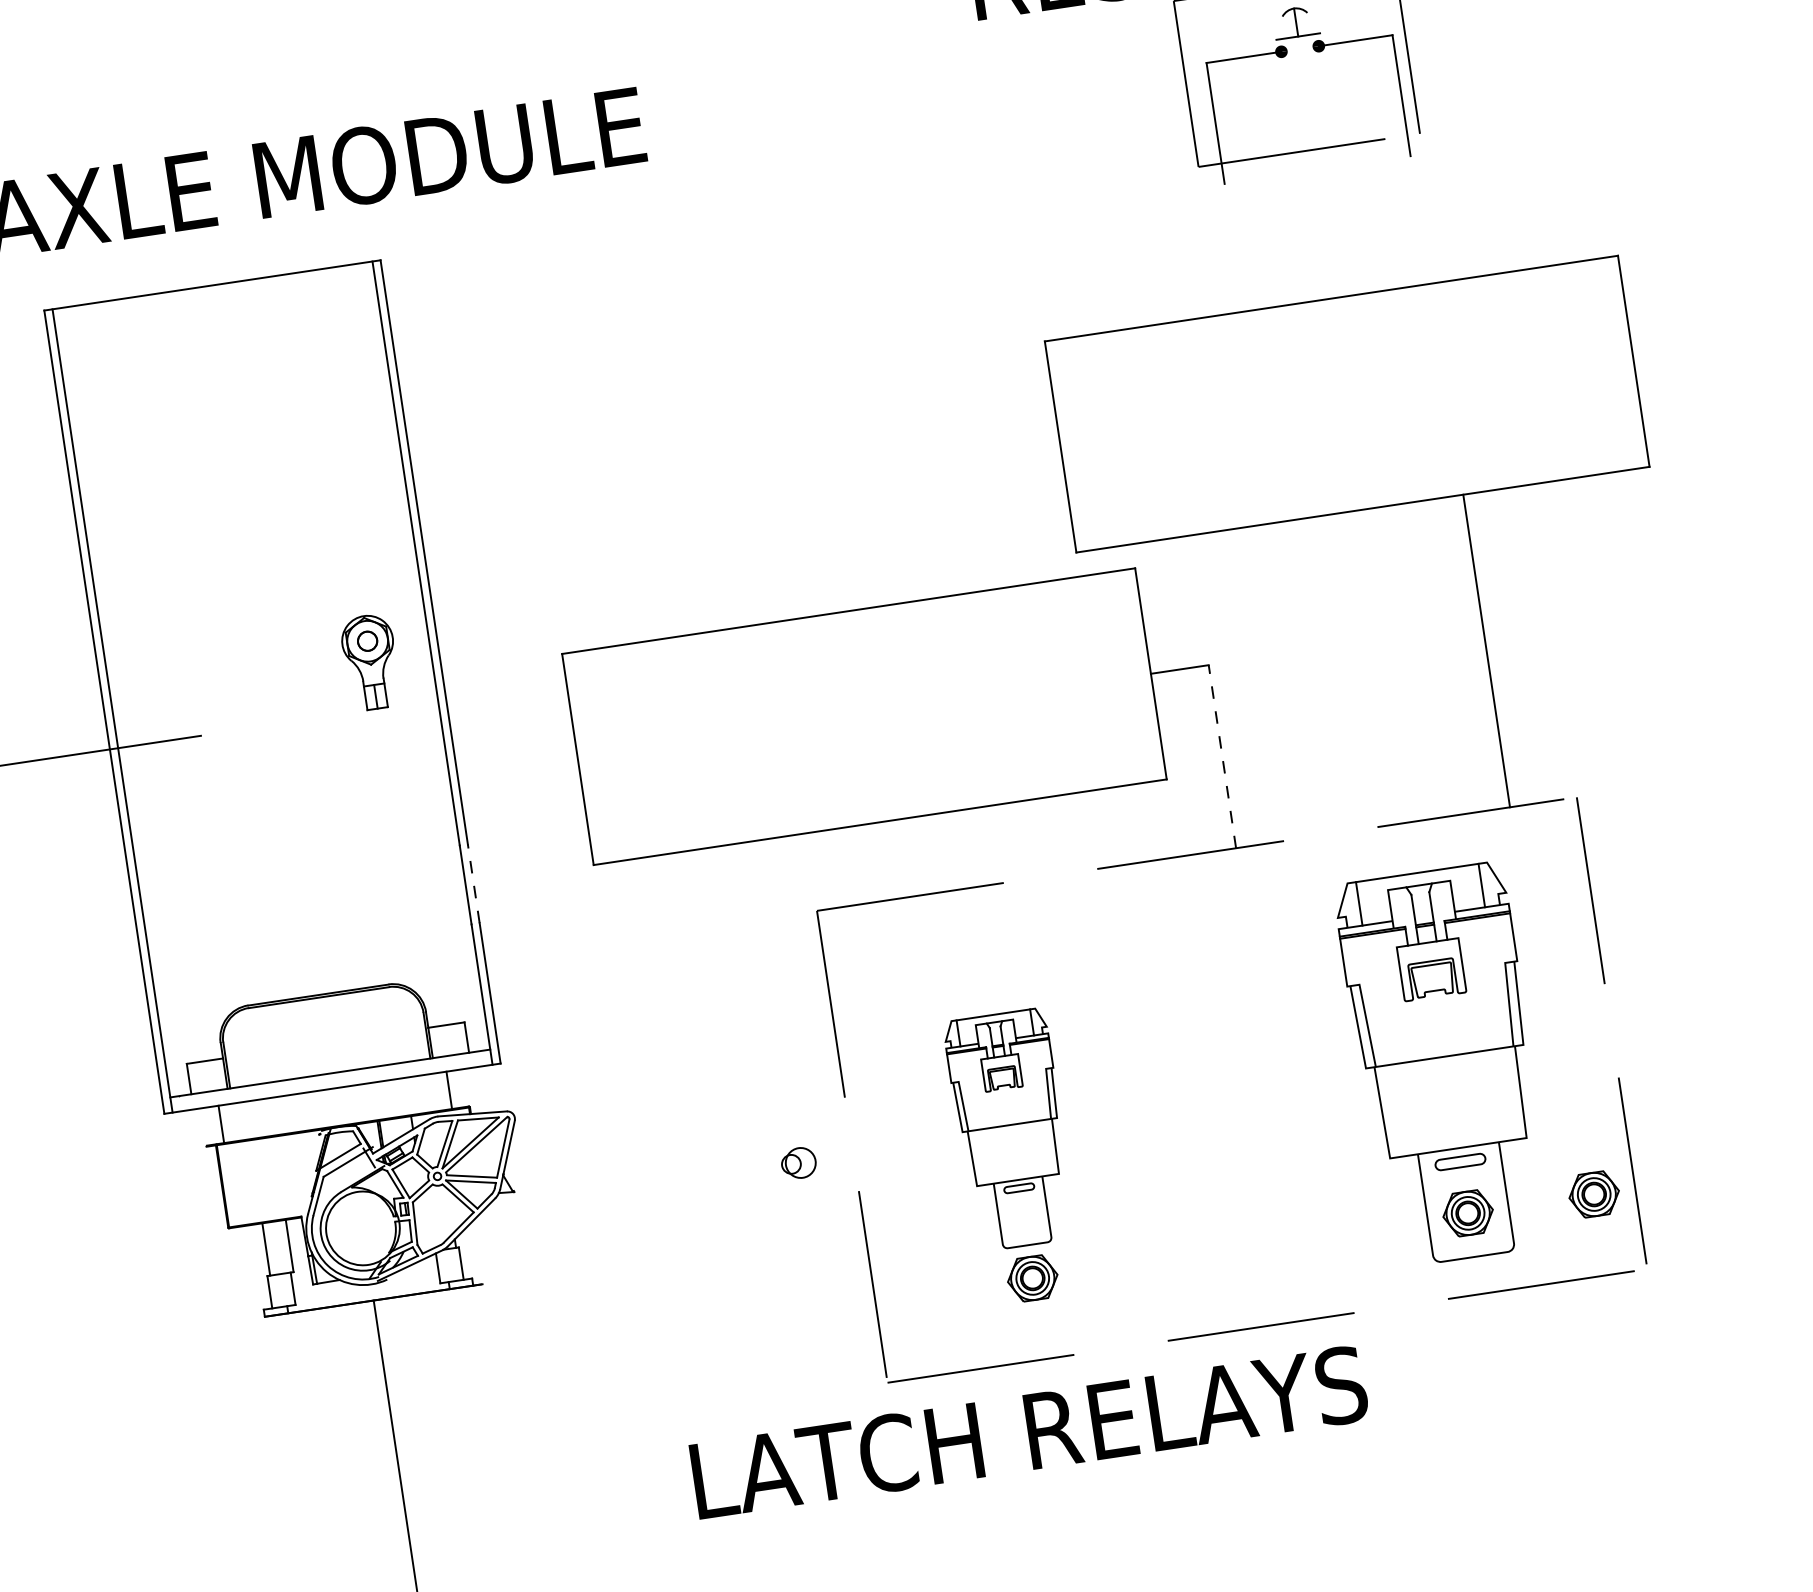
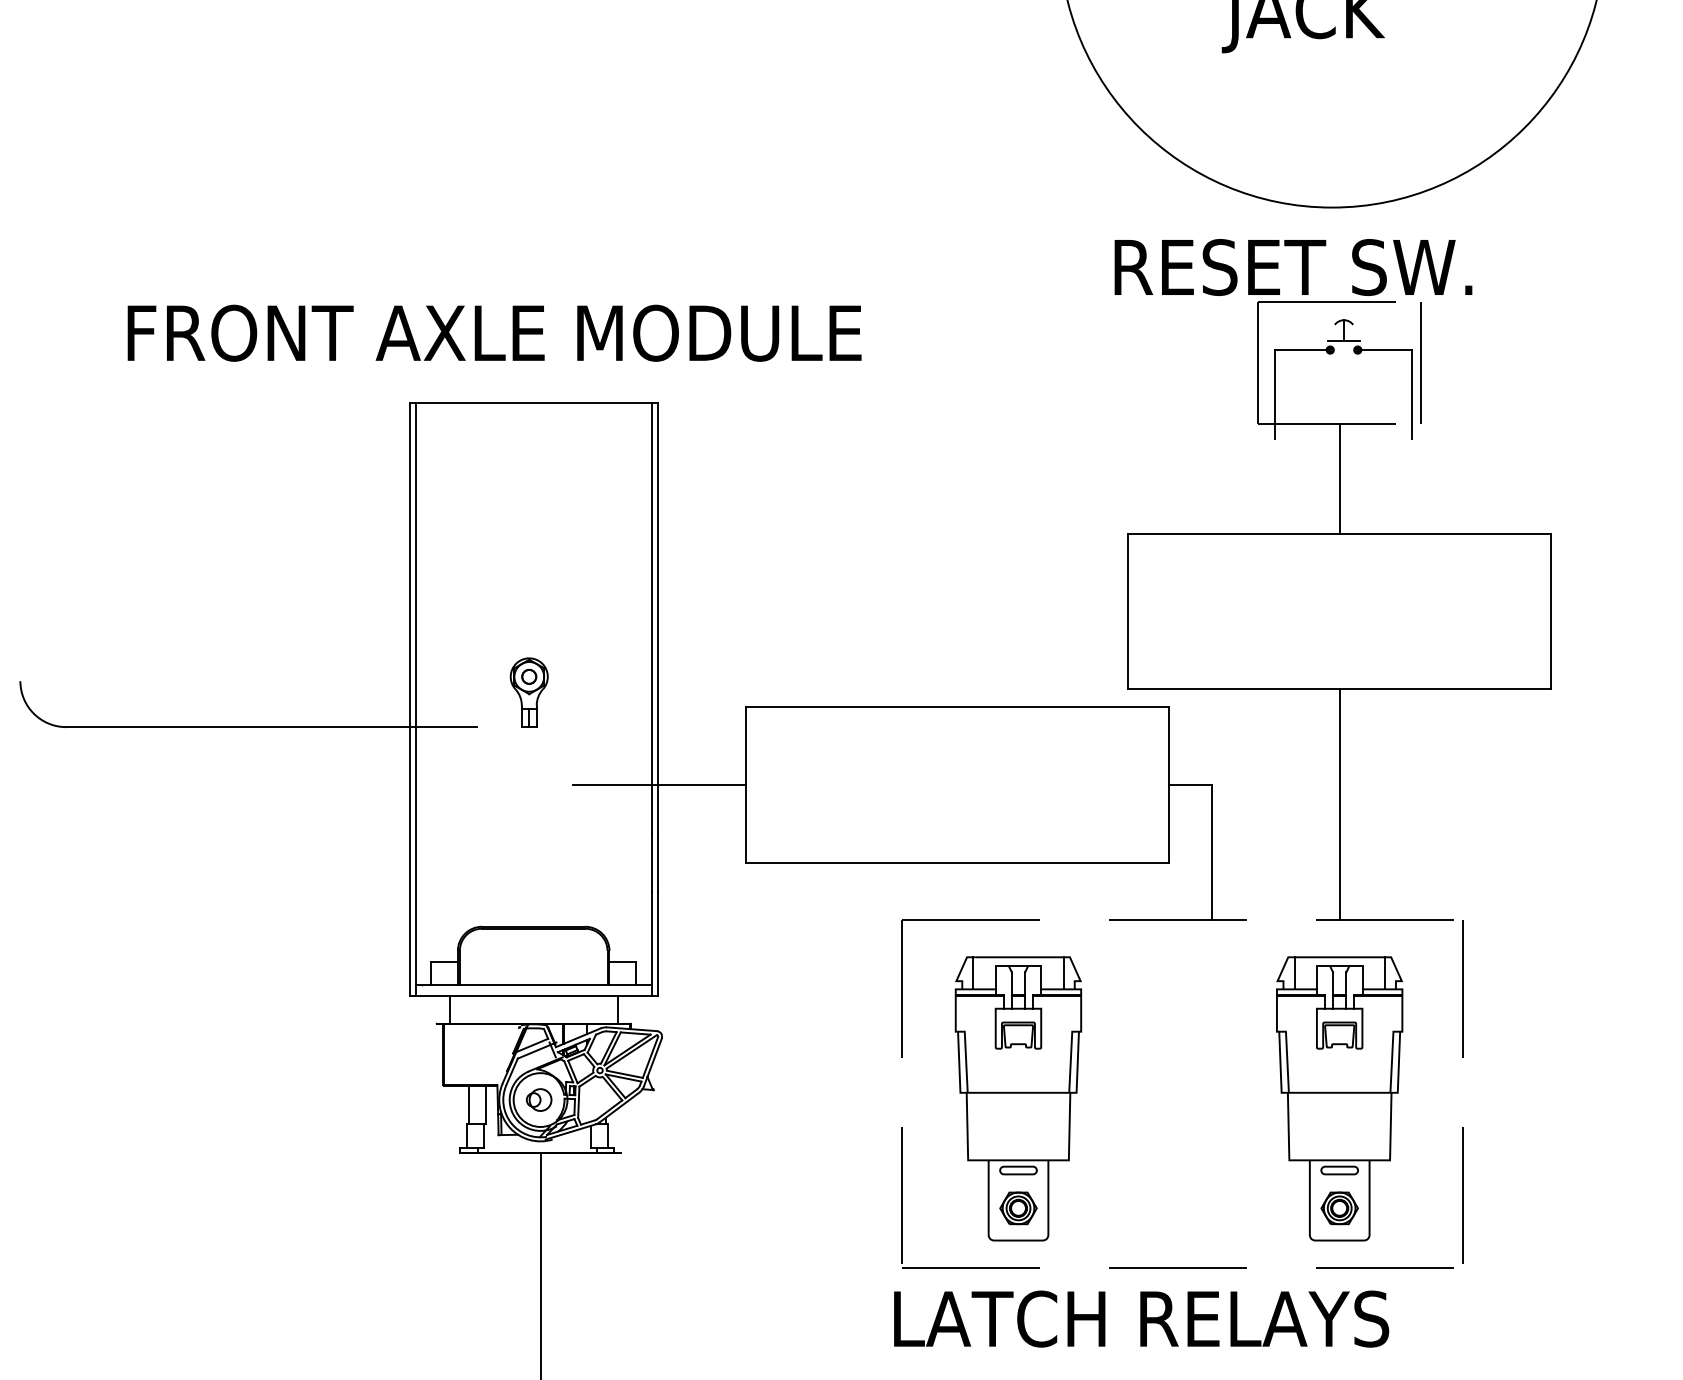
line: (1319, 224) -> (1339, 478), added
line: (1486, 650) -> (1339, 804), moved
part: (369, 662) -> (528, 692), moved
line: (1222, 756) -> (1211, 852), dashed -> solid
line: (460, 776) -> (659, 784), added
line: (473, 882) -> (657, 862), dashed -> solid
part: (1010, 1129) -> (1018, 1098), size x1.67
part: (797, 1162) -> (538, 1099), moved
part: (1593, 1194) -> (1432, 1208), removed
text: (1029, 1431) -> (1141, 1318), moved

